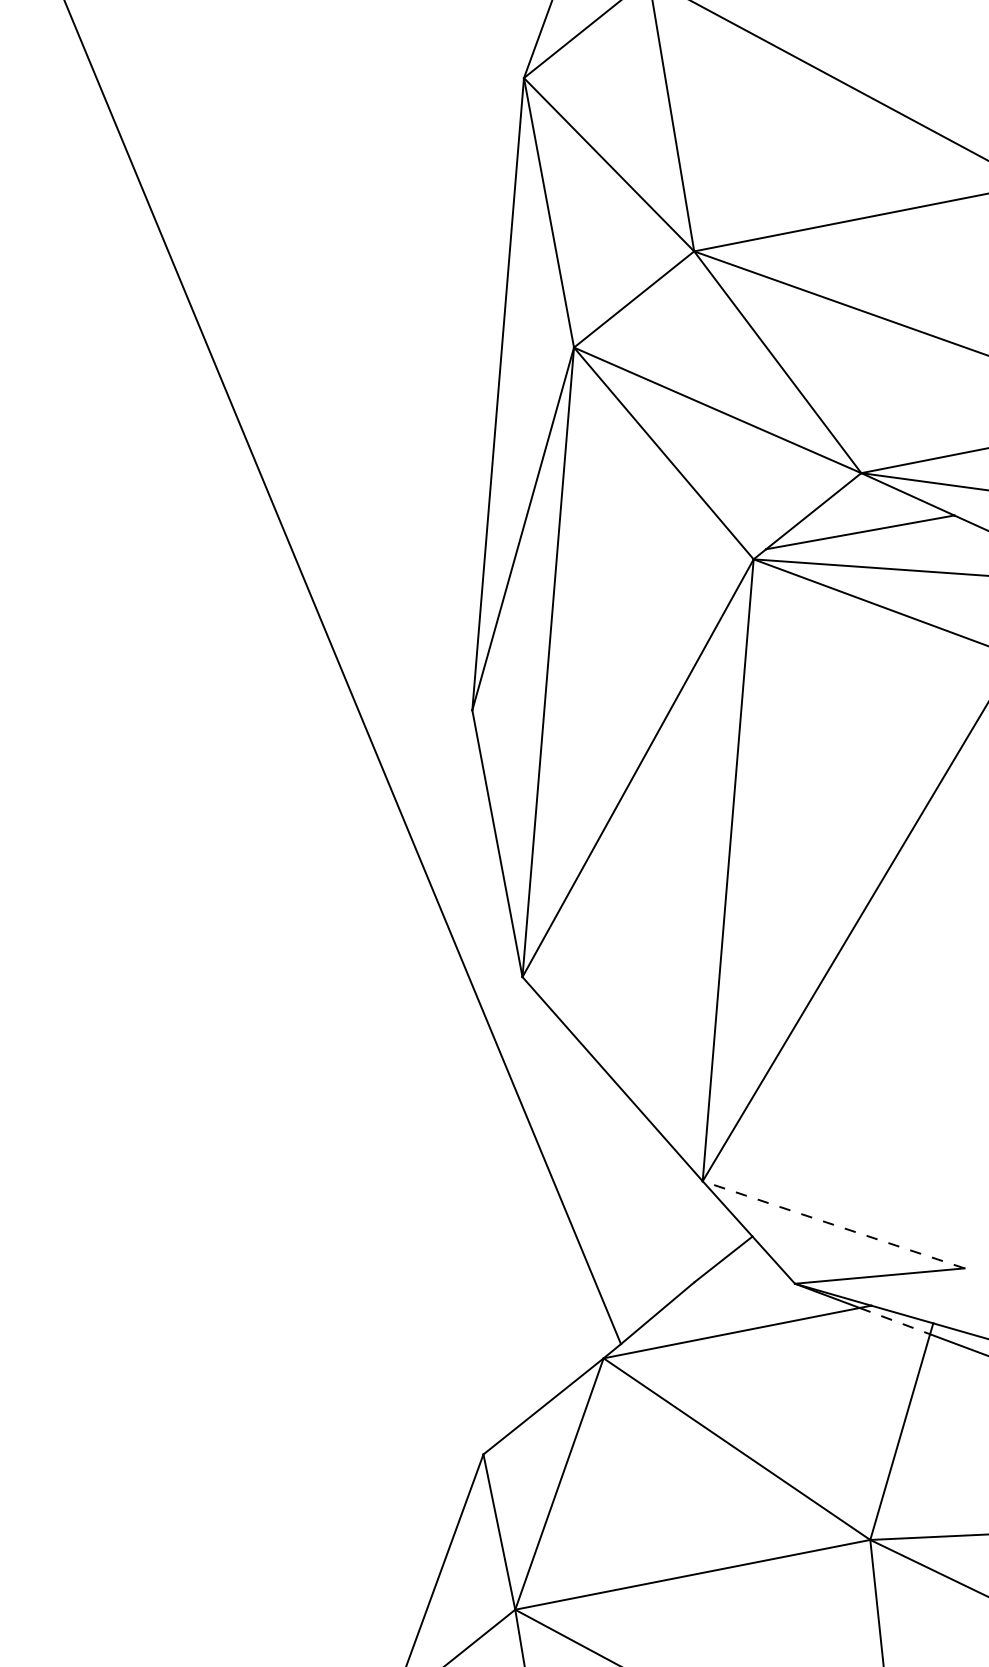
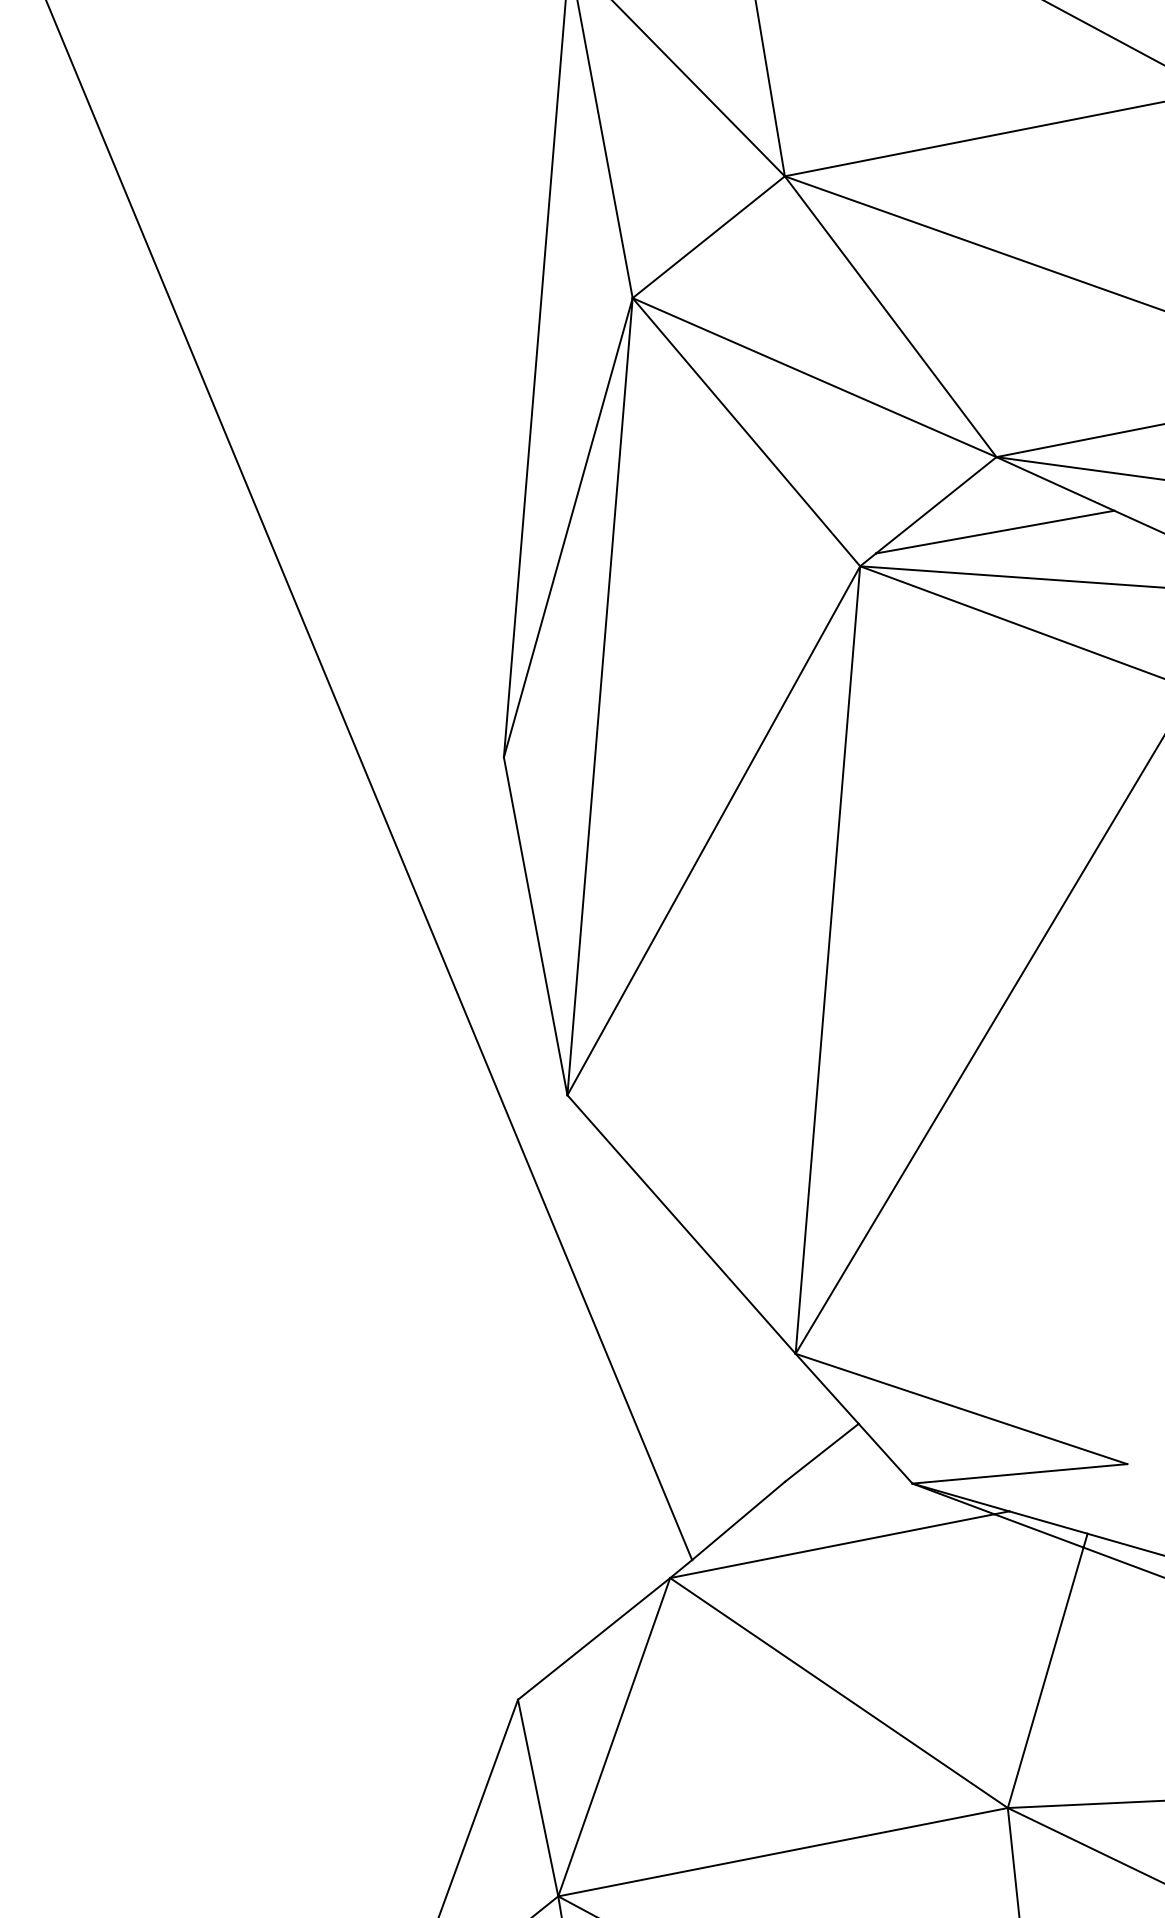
line: (833, 1224) -> (961, 1408), dashed -> solid
line: (894, 1321) -> (1038, 1531), dashed -> solid

